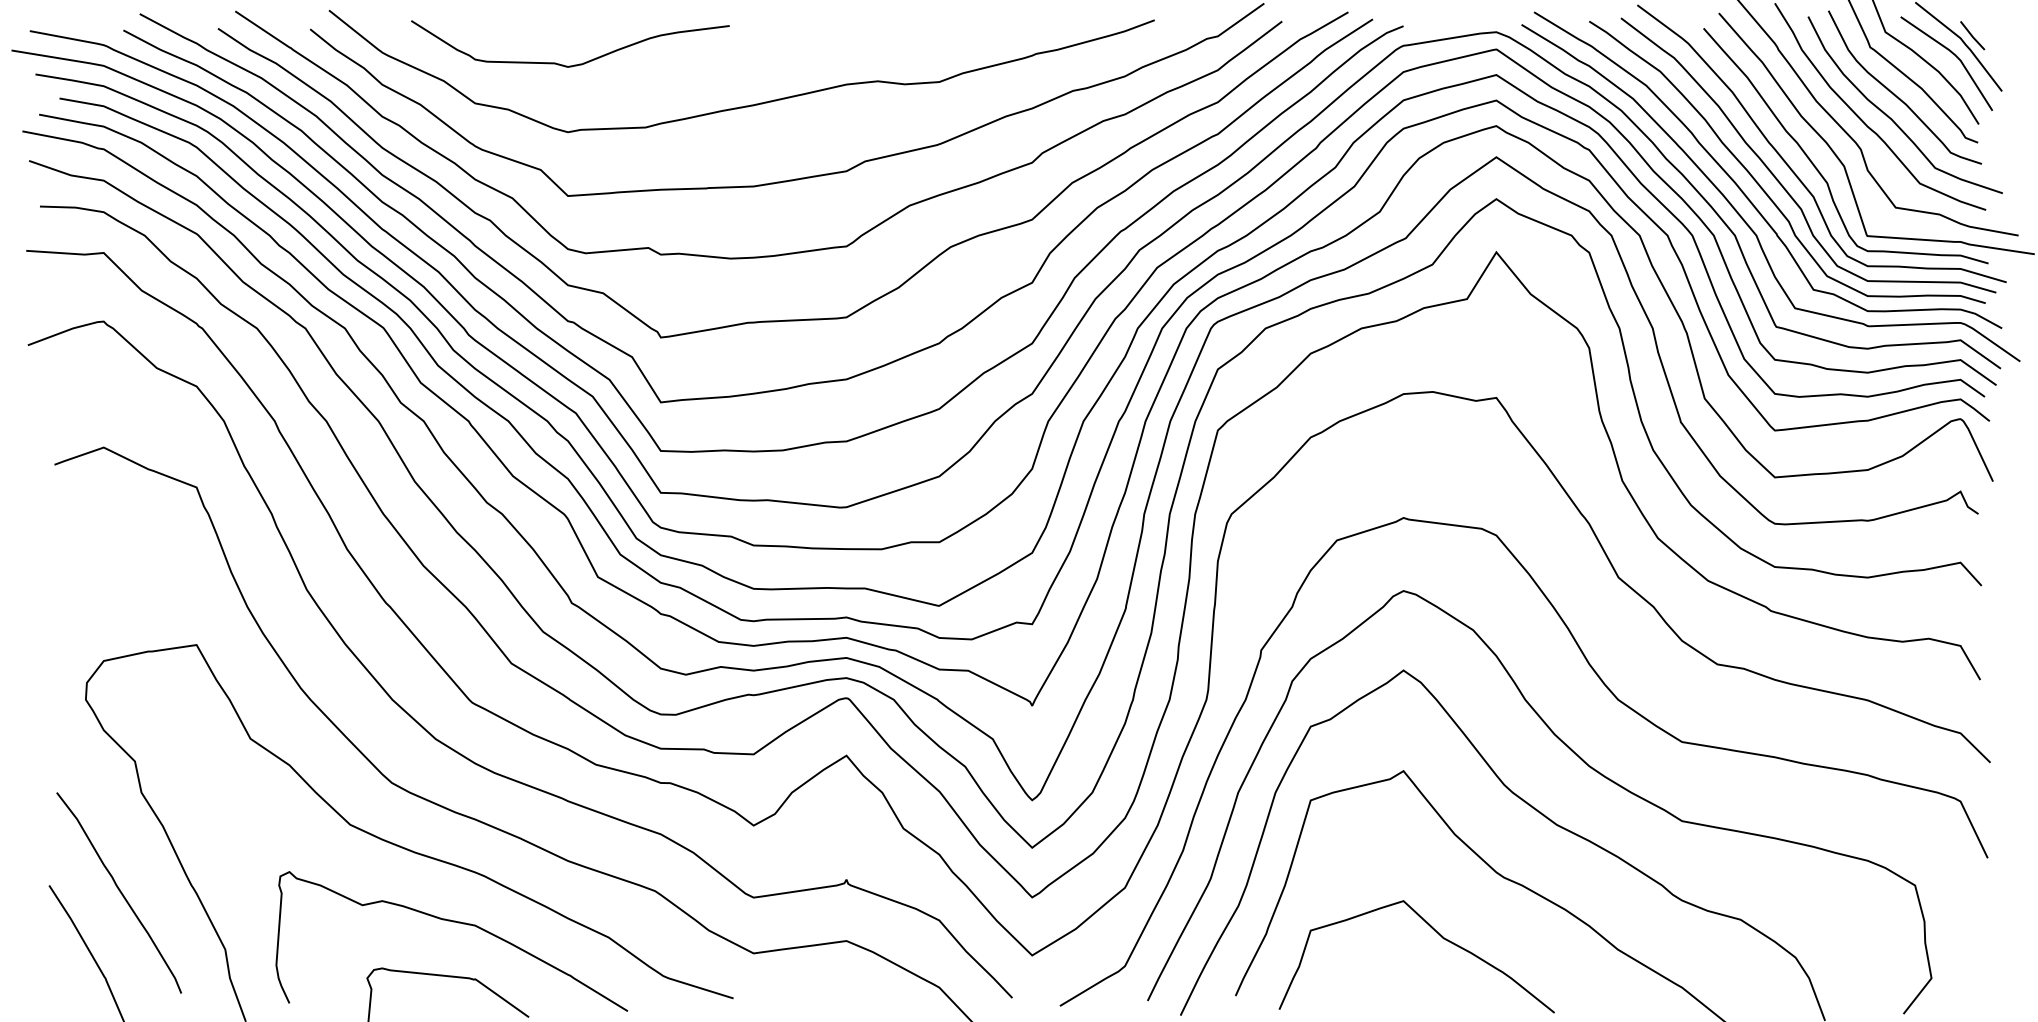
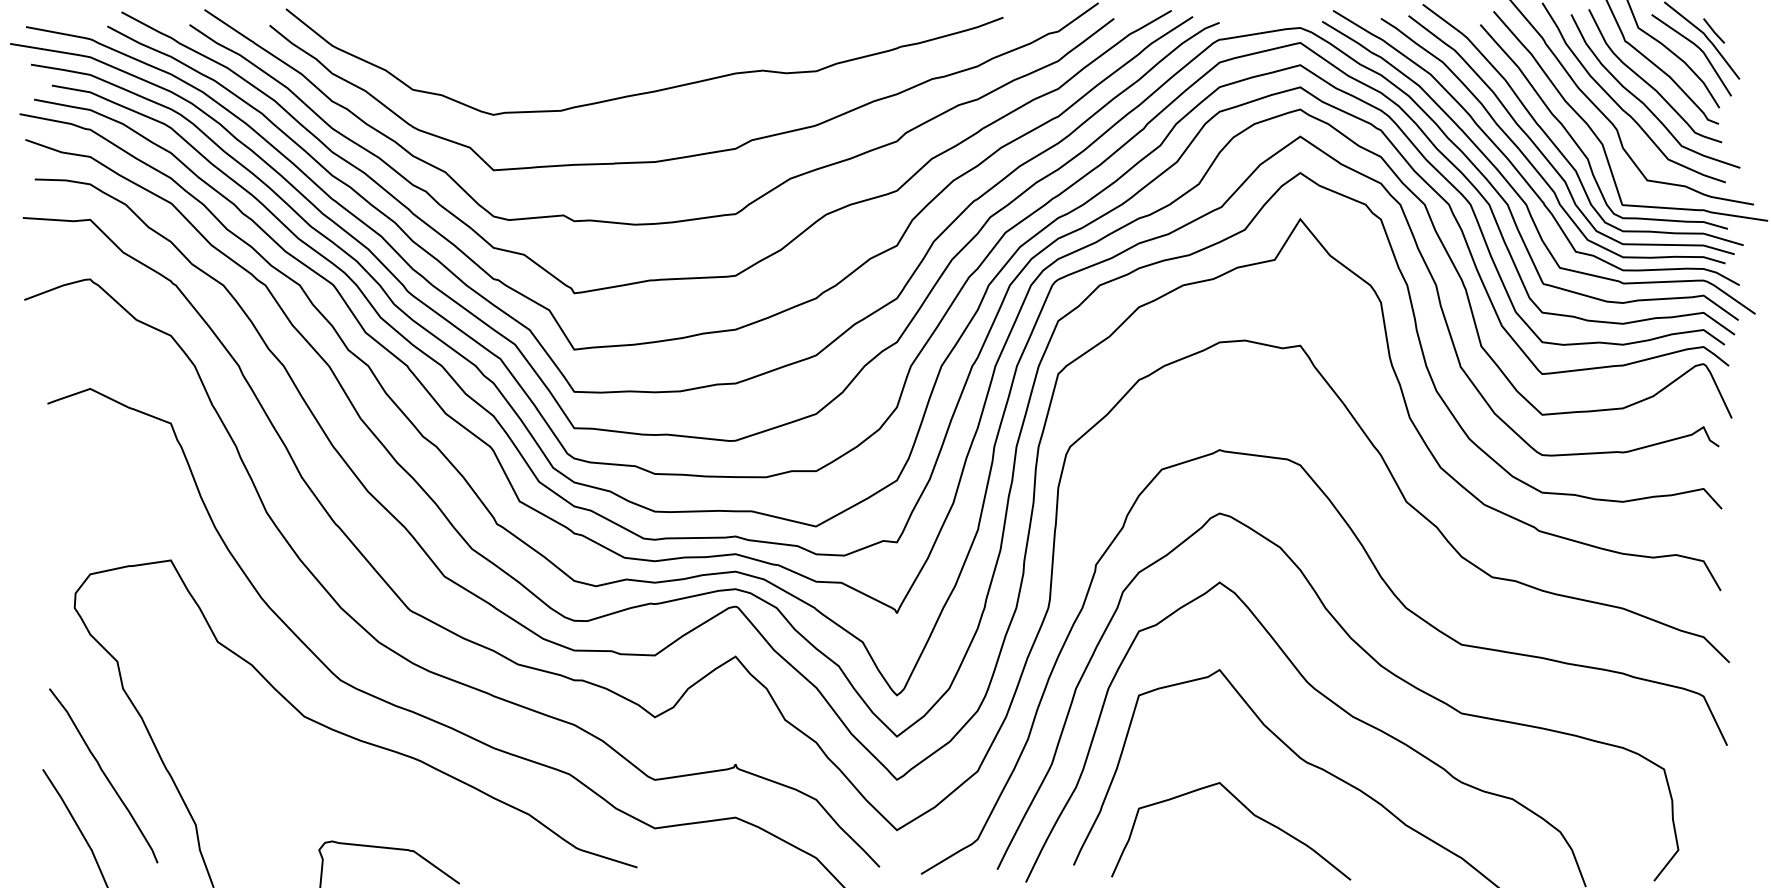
curve: (574, 64) -> (499, 56), removed
curve: (453, 922) -> (394, 801), removed

